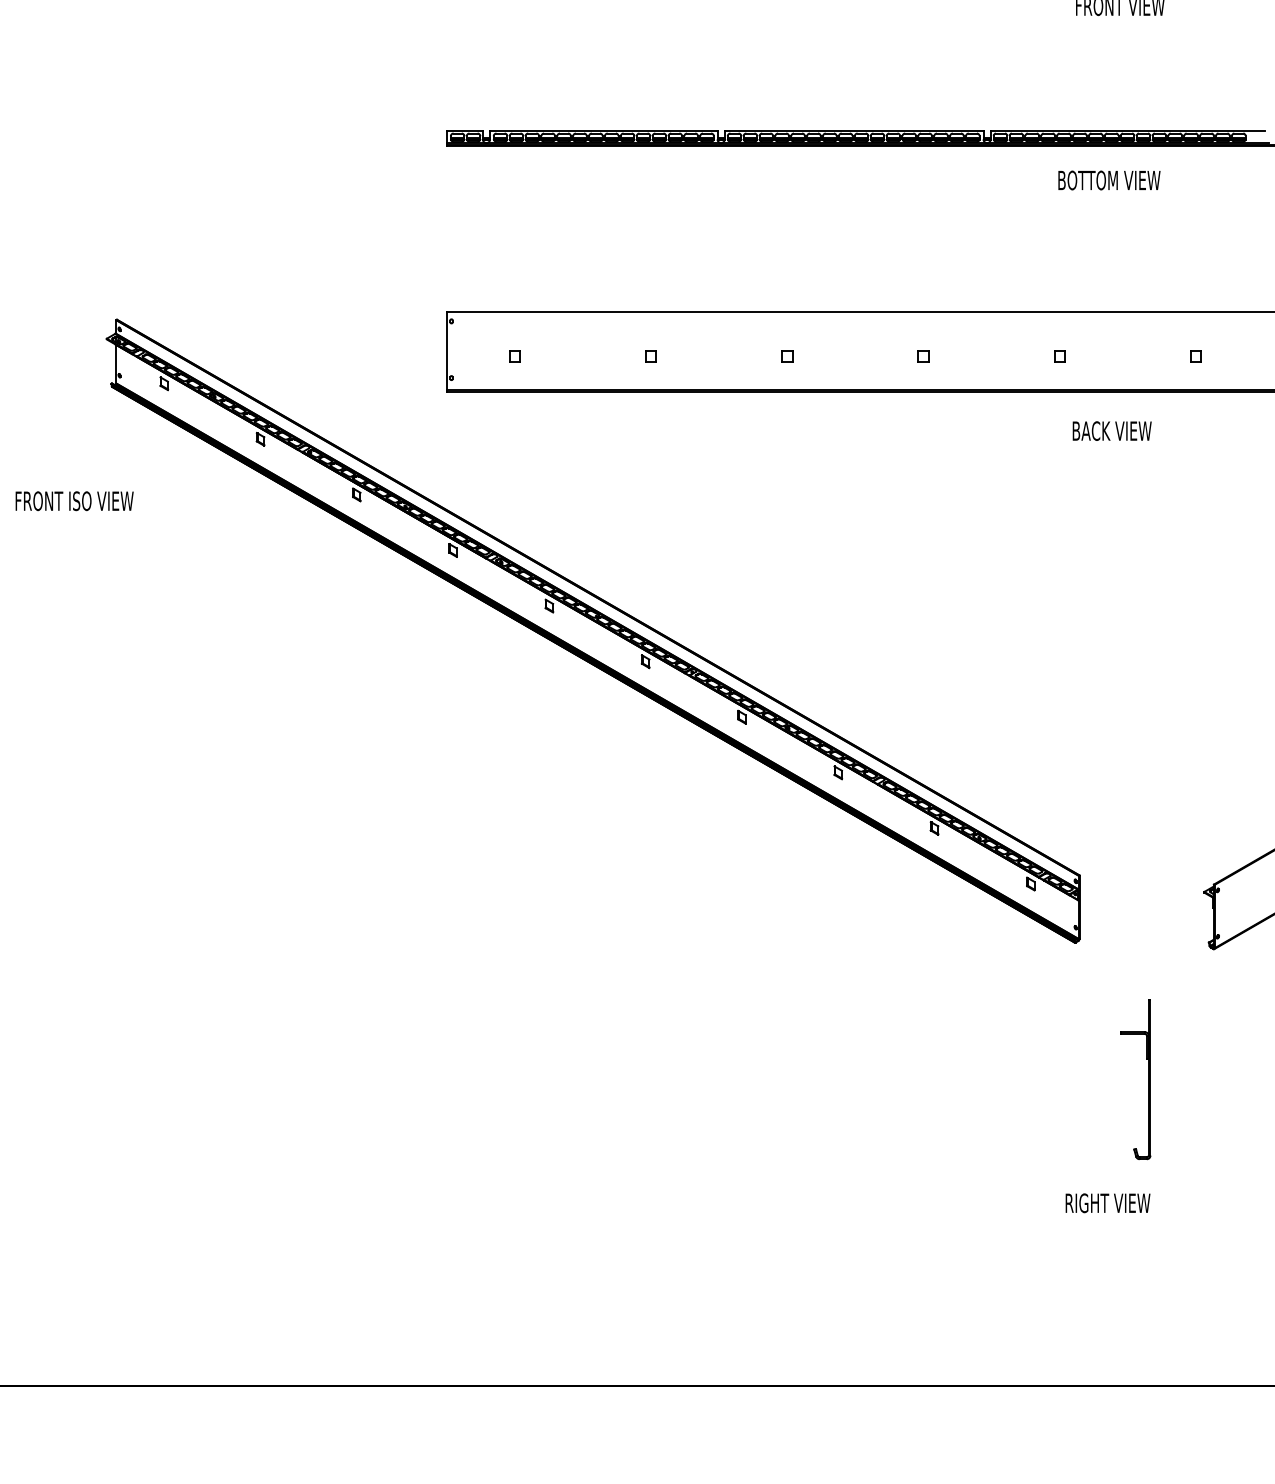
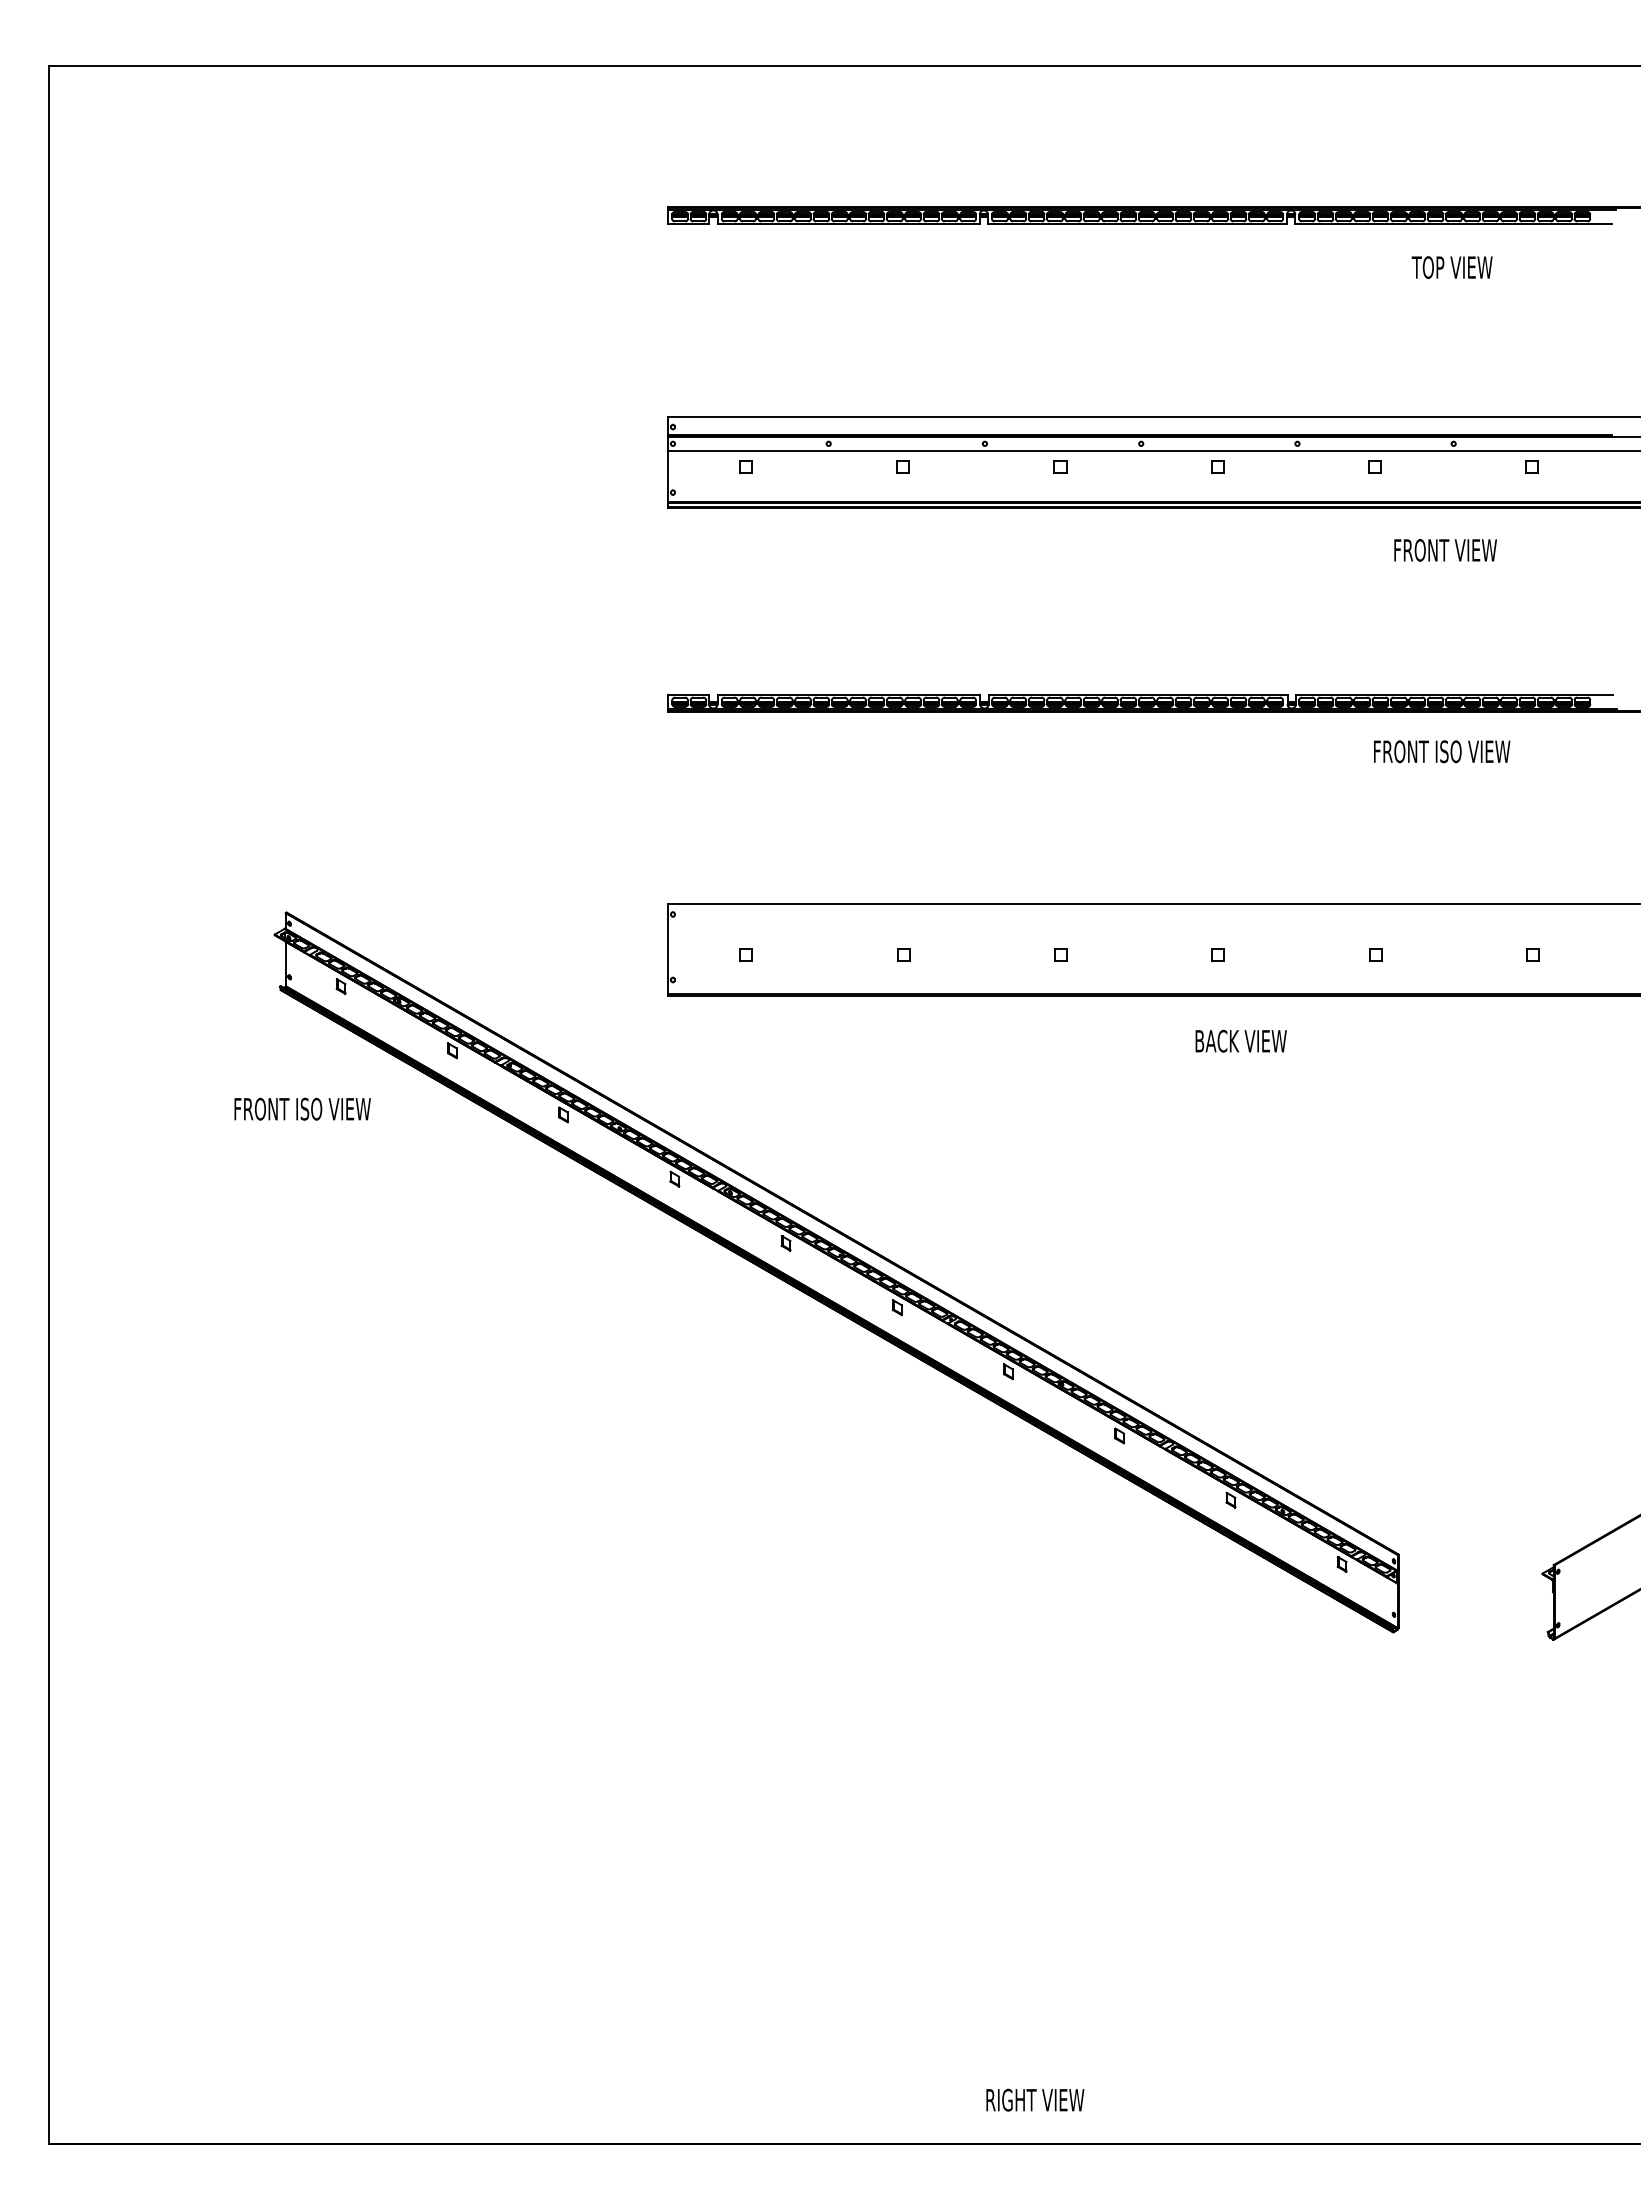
text: (1117, 180) -> (1442, 751), BOTTOM VIEW -> FRONT ISO VIEW
text: (1111, 430) -> (1240, 1040), moved
text: (74, 500) -> (302, 1108), moved
part: (1147, 1079) -> (1477, 1790), removed
text: (1108, 1202) -> (1035, 2099), moved

